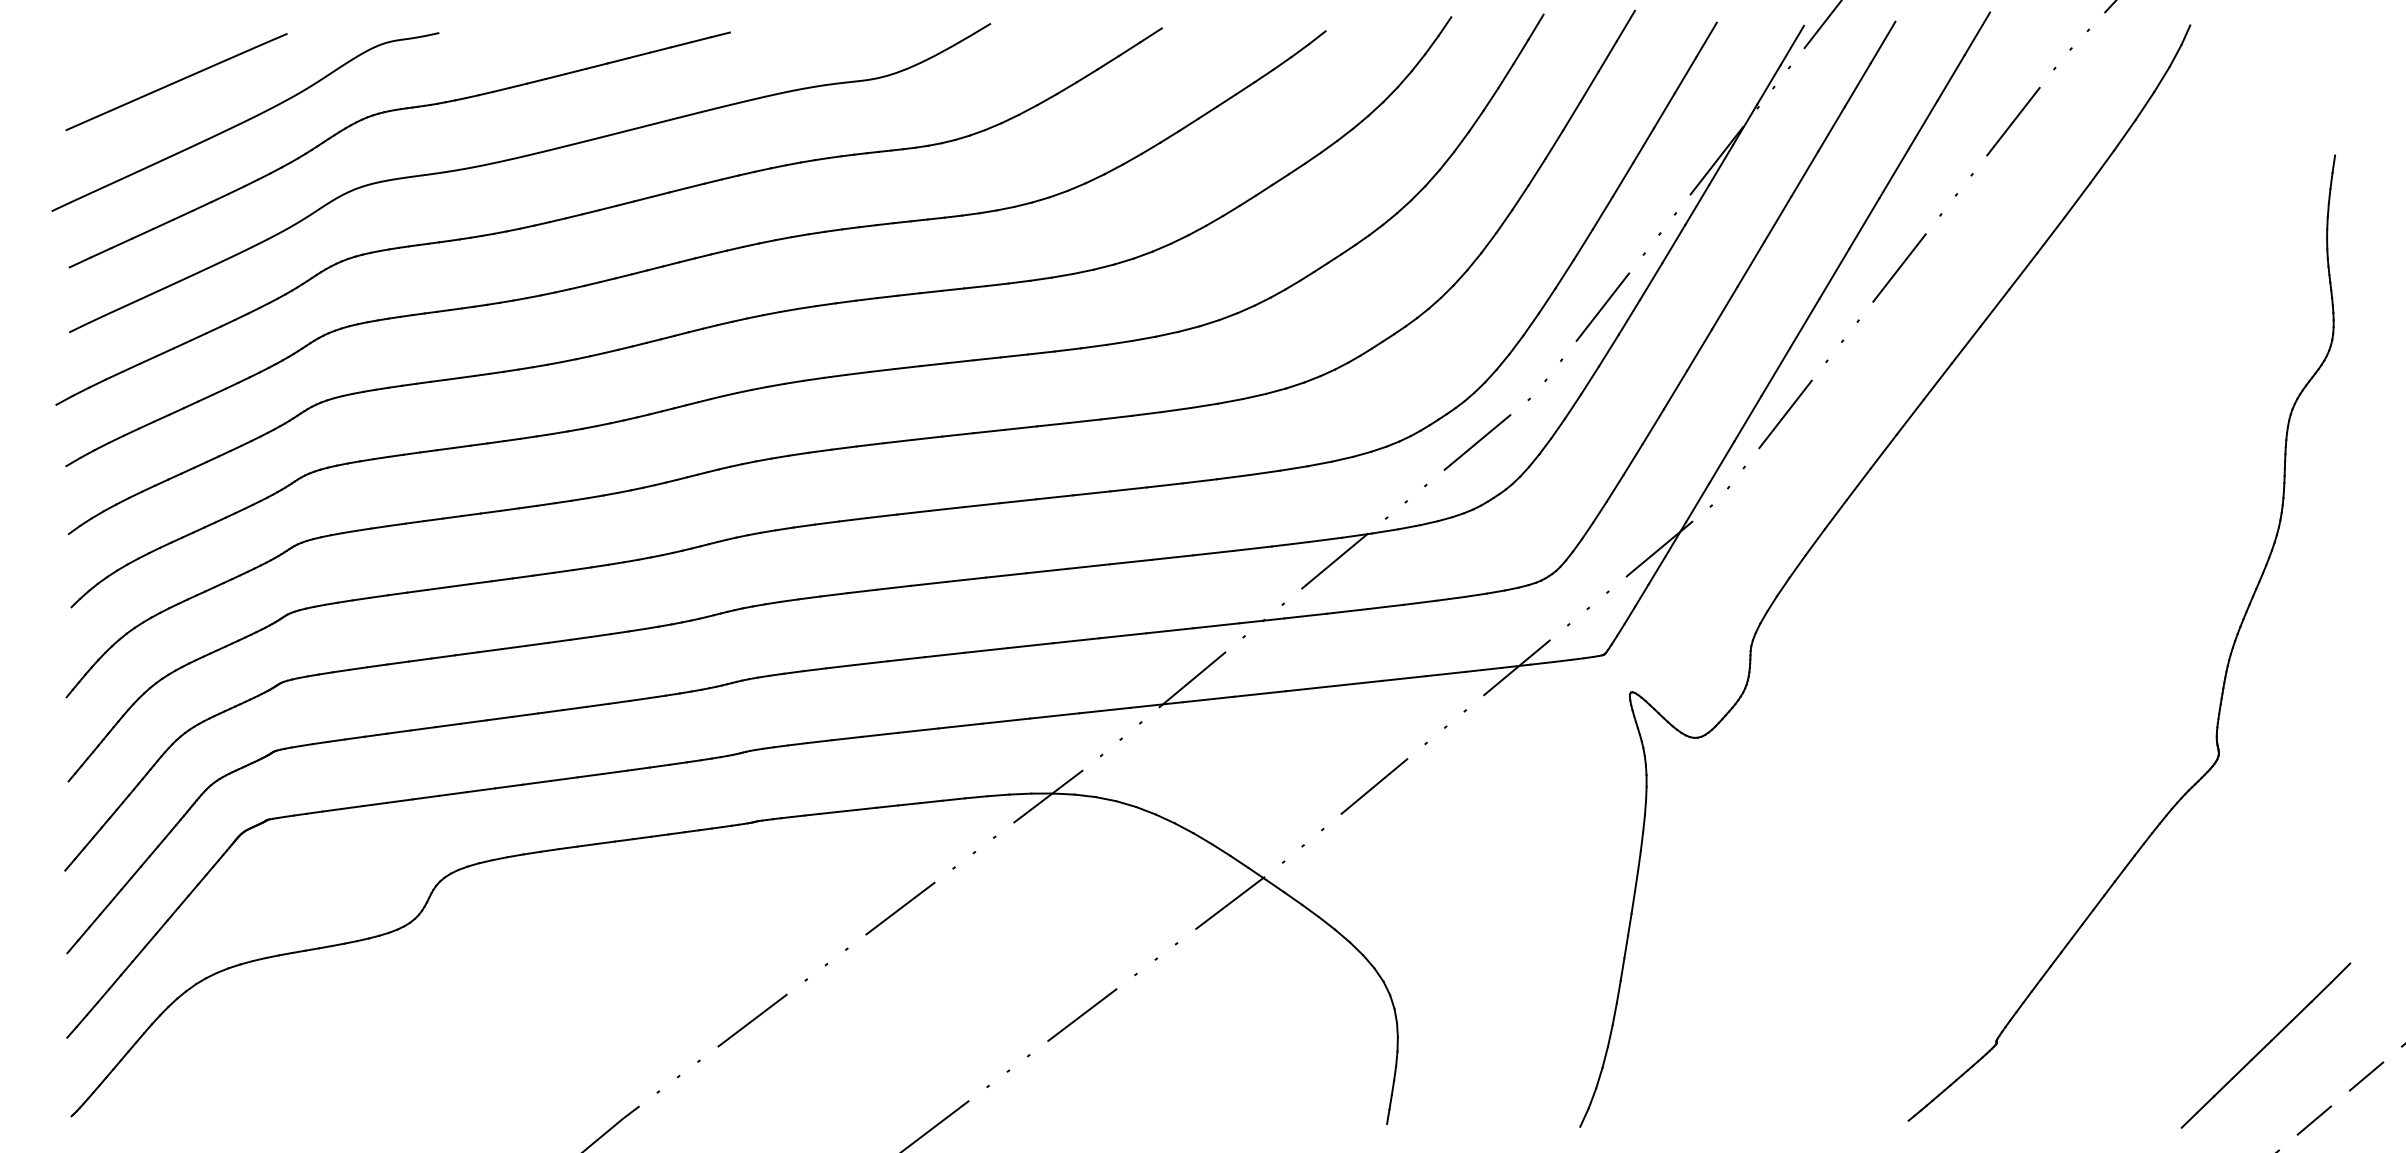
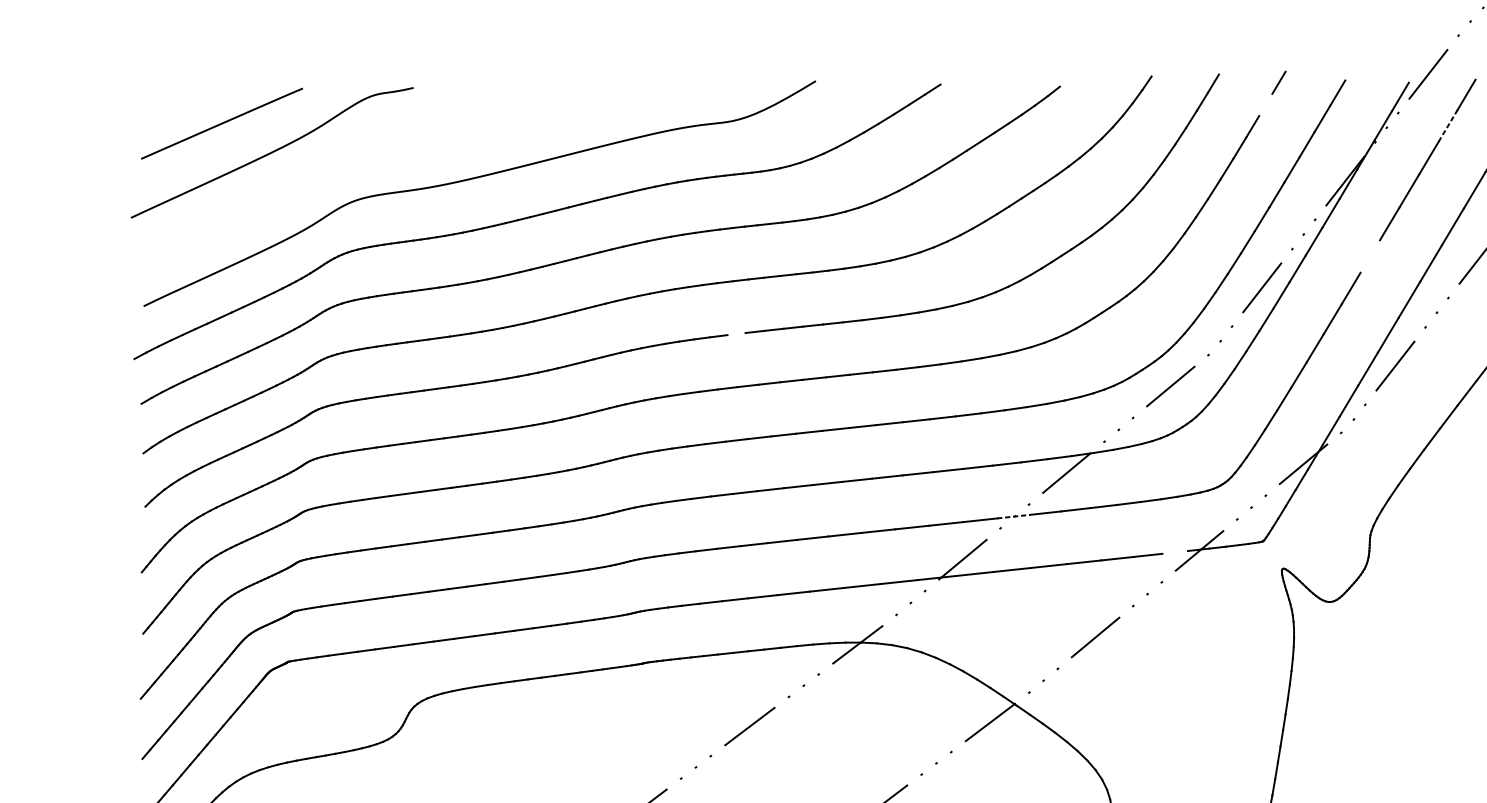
line: (1607, 56) -> (1265, 105), removed
line: (1858, 84) -> (1448, 125), solid -> dashed
part: (394, 111) -> (380, 145), removed
line: (1750, 263) -> (1369, 256), removed
line: (881, 370) -> (736, 334), removed
line: (1261, 620) -> (1013, 516), solid -> dashed
line: (1483, 669) -> (1175, 552), removed

